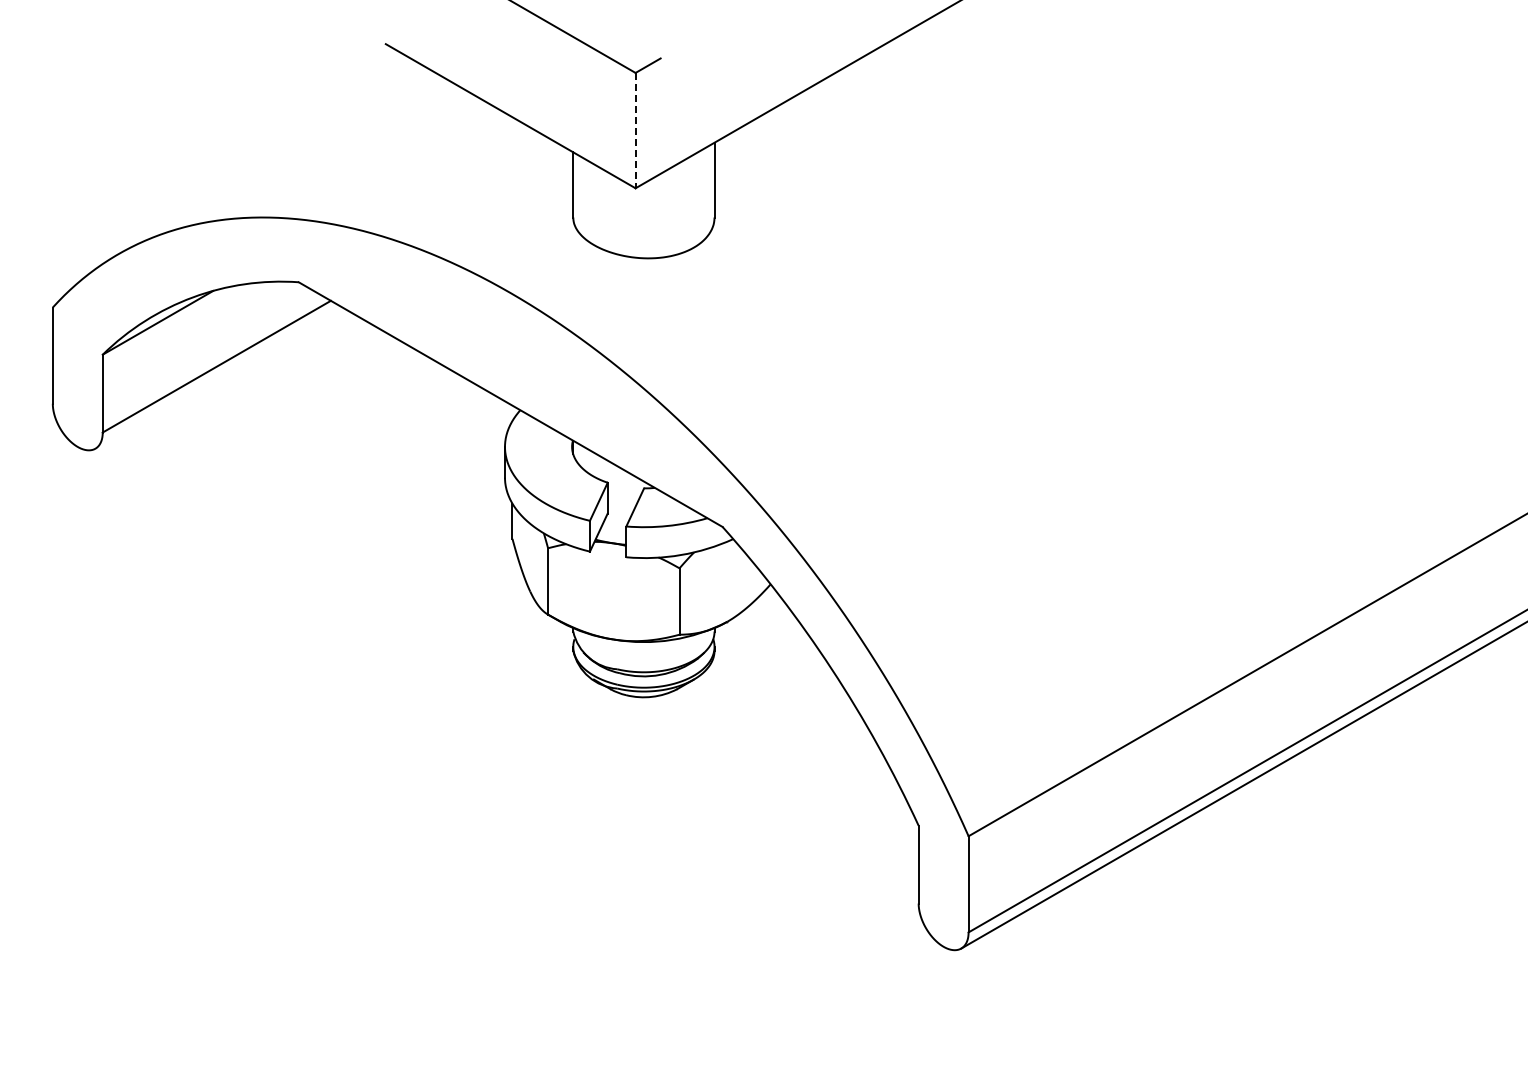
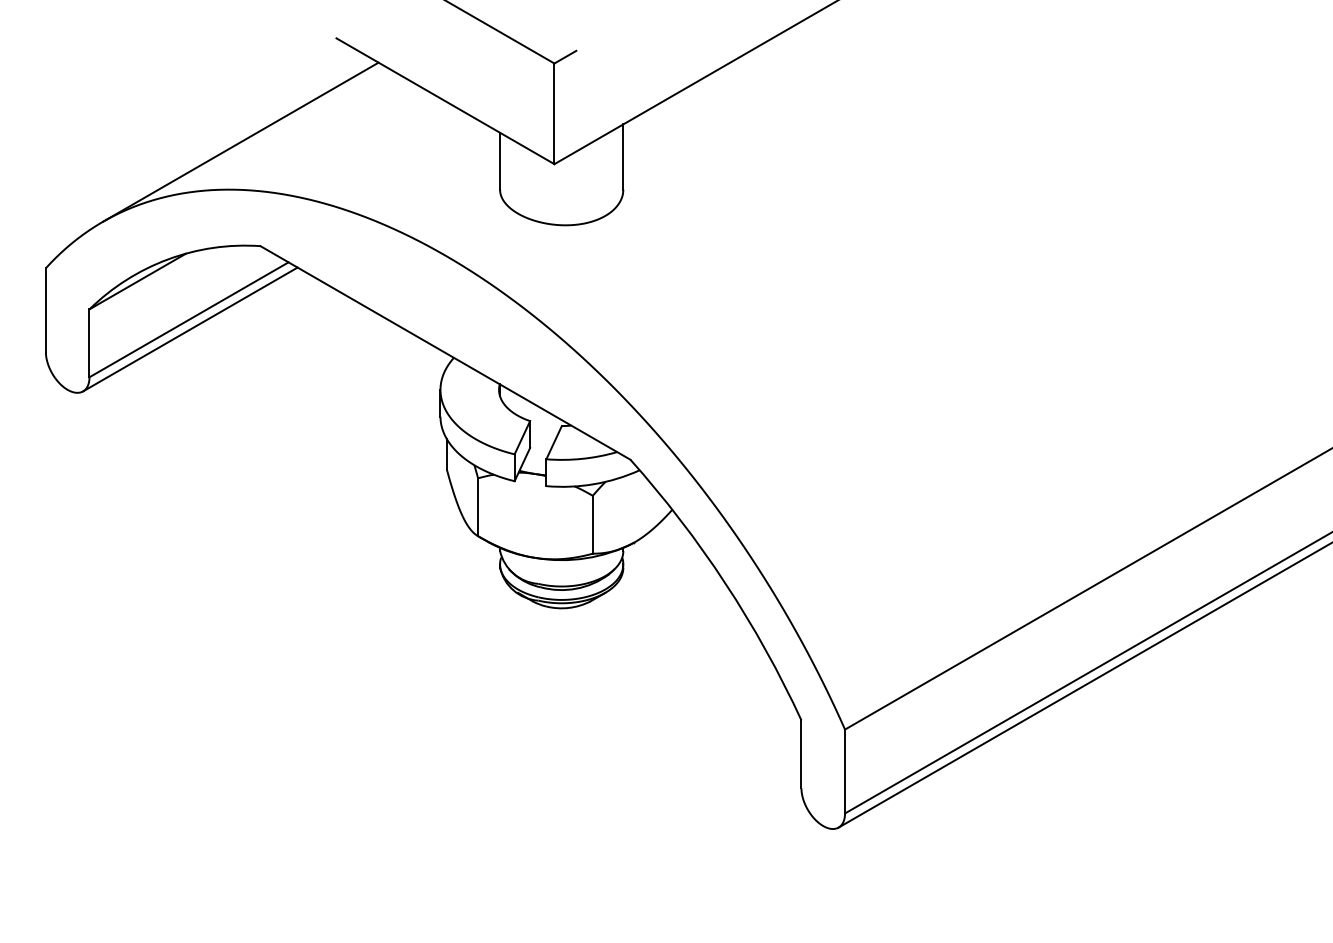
line: (635, 130) -> (554, 113), dashed -> solid
line: (276, 162) -> (241, 141), added
line: (218, 377) -> (190, 329), added

